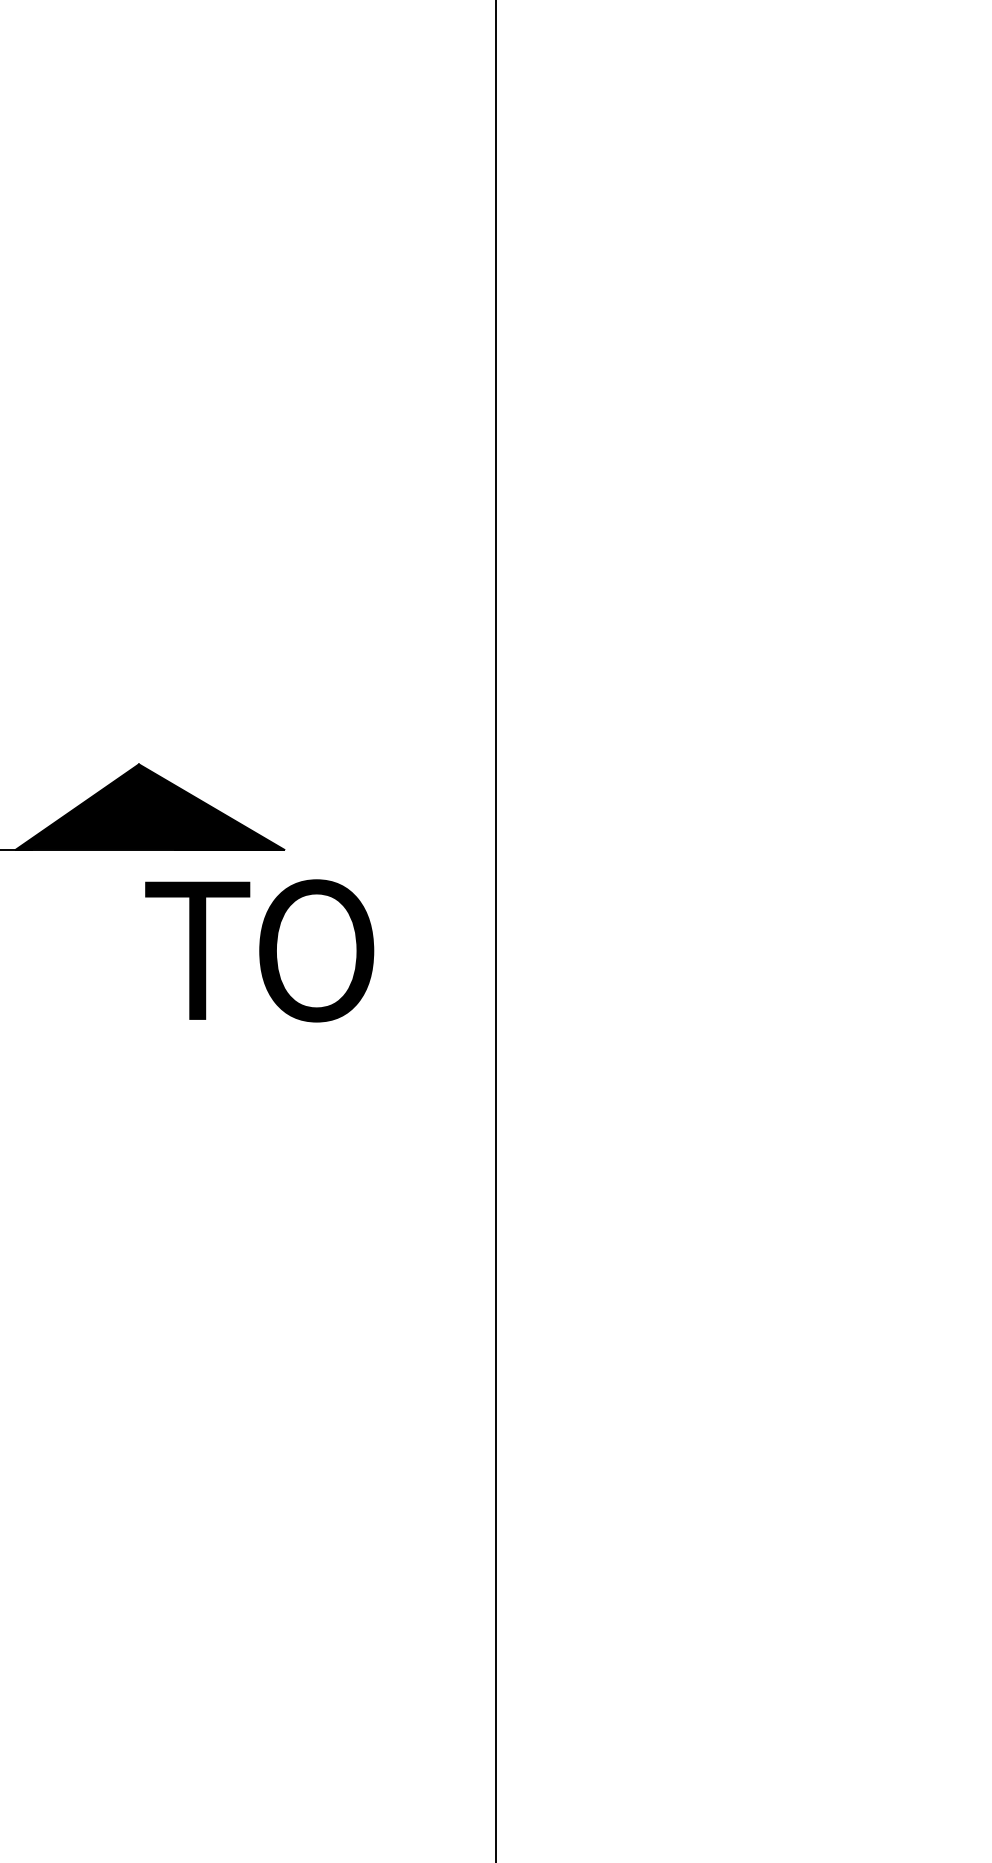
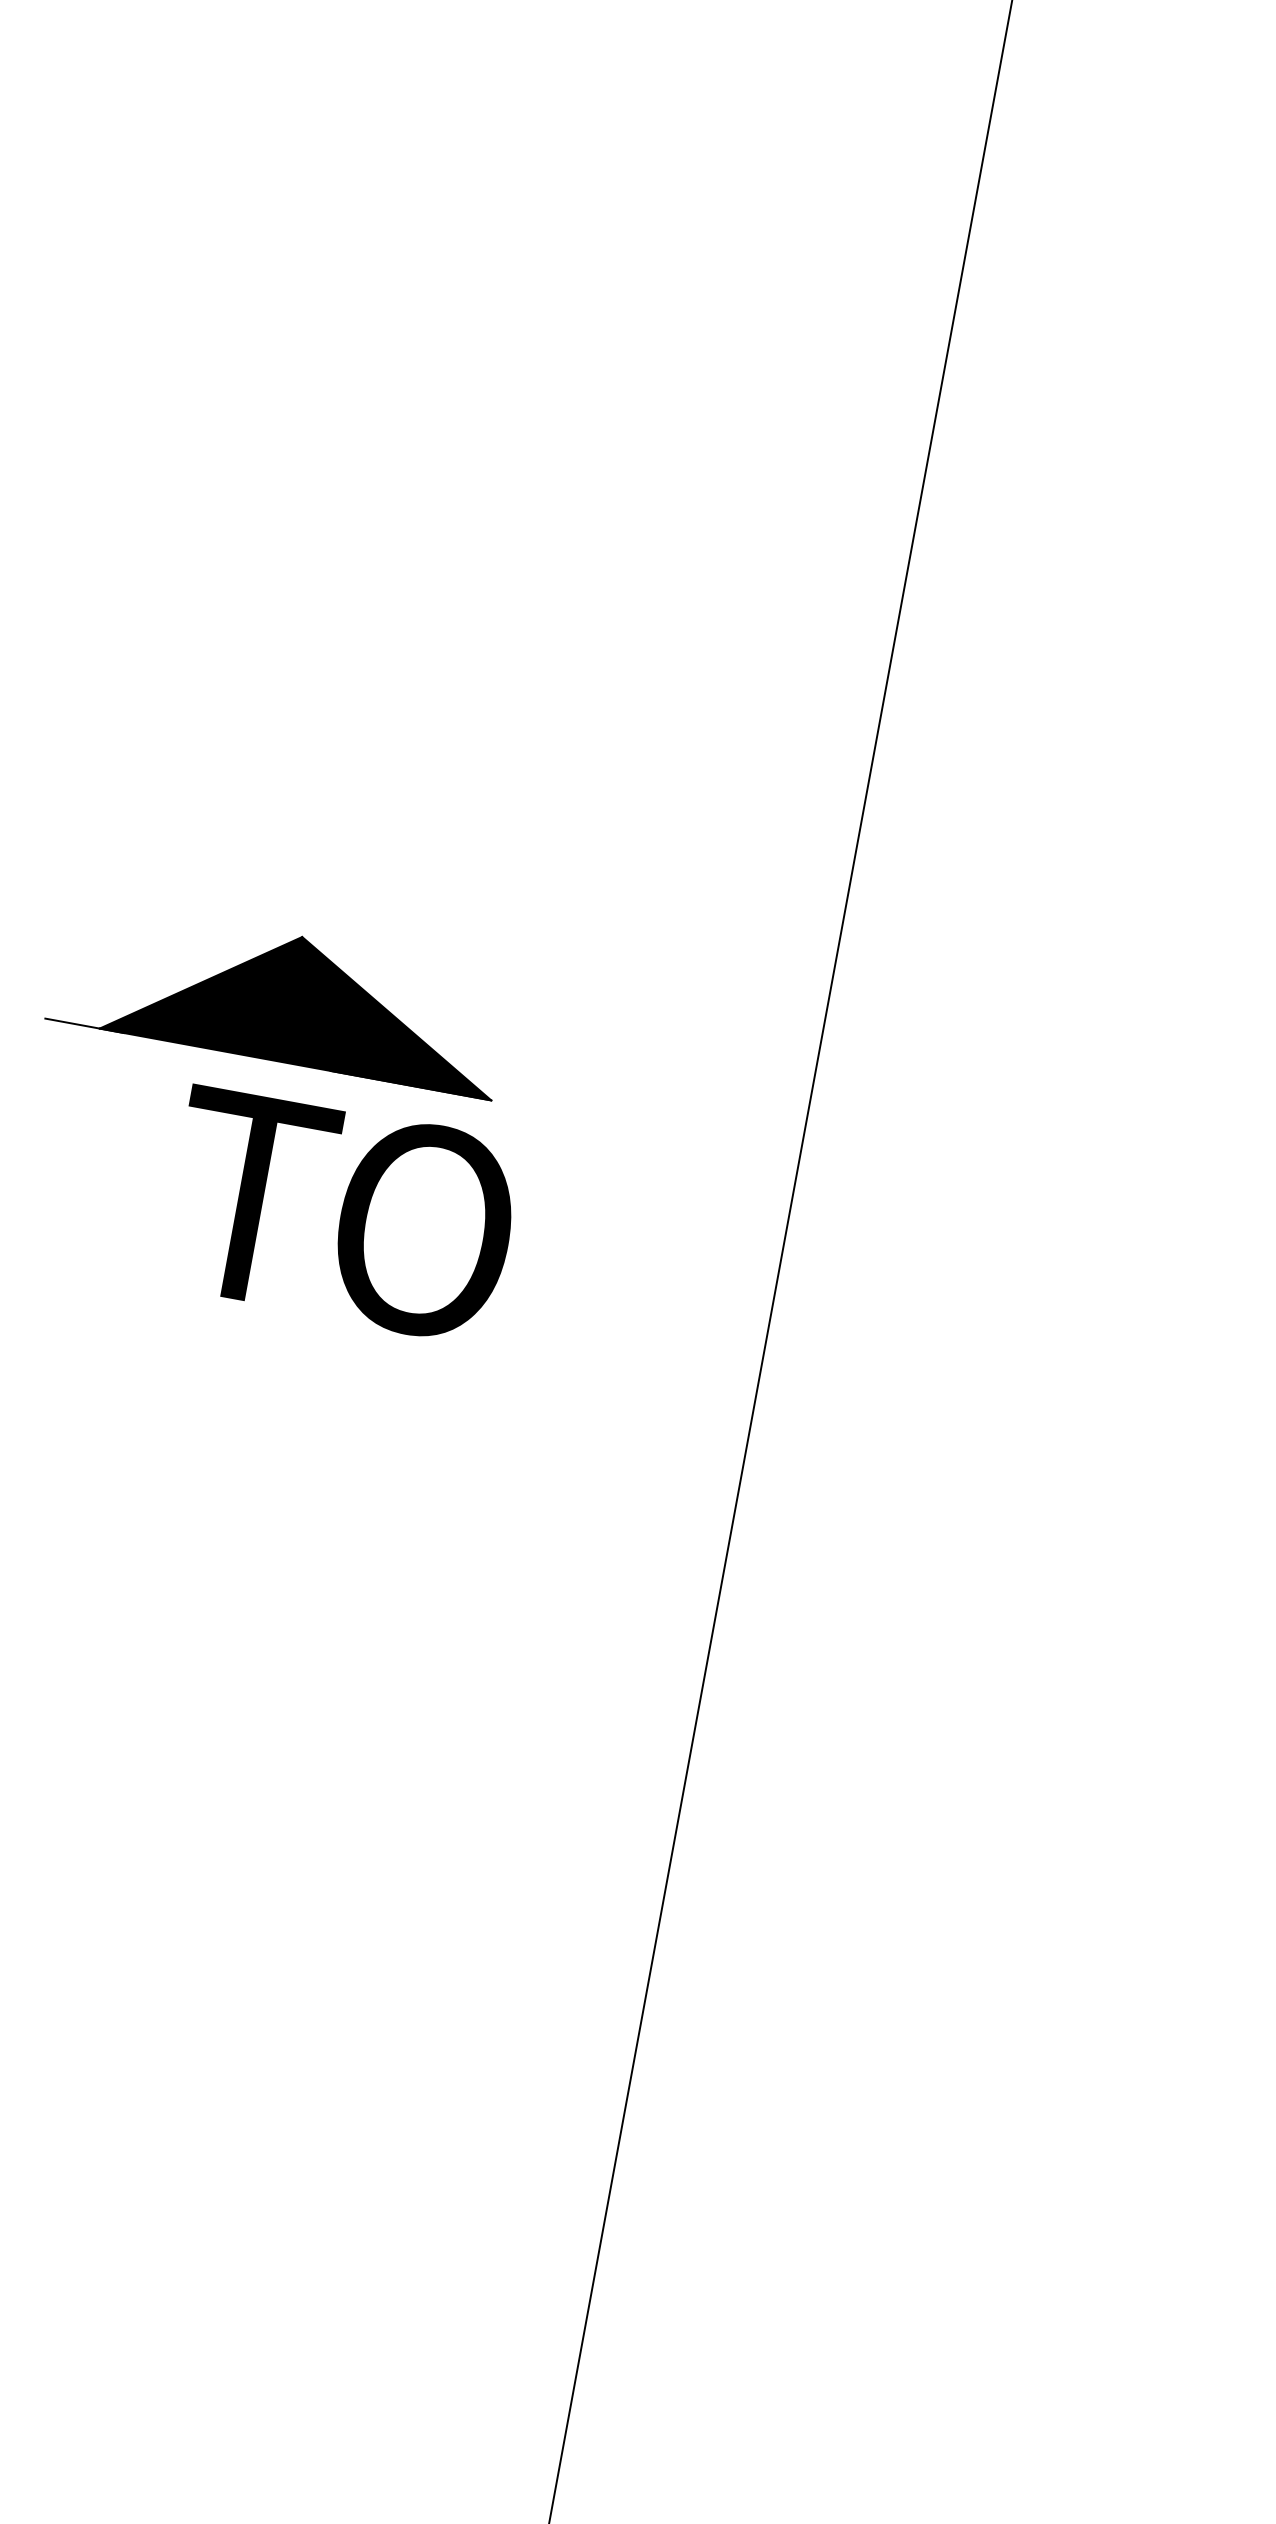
text: (259, 950) -> (341, 1214), moved

